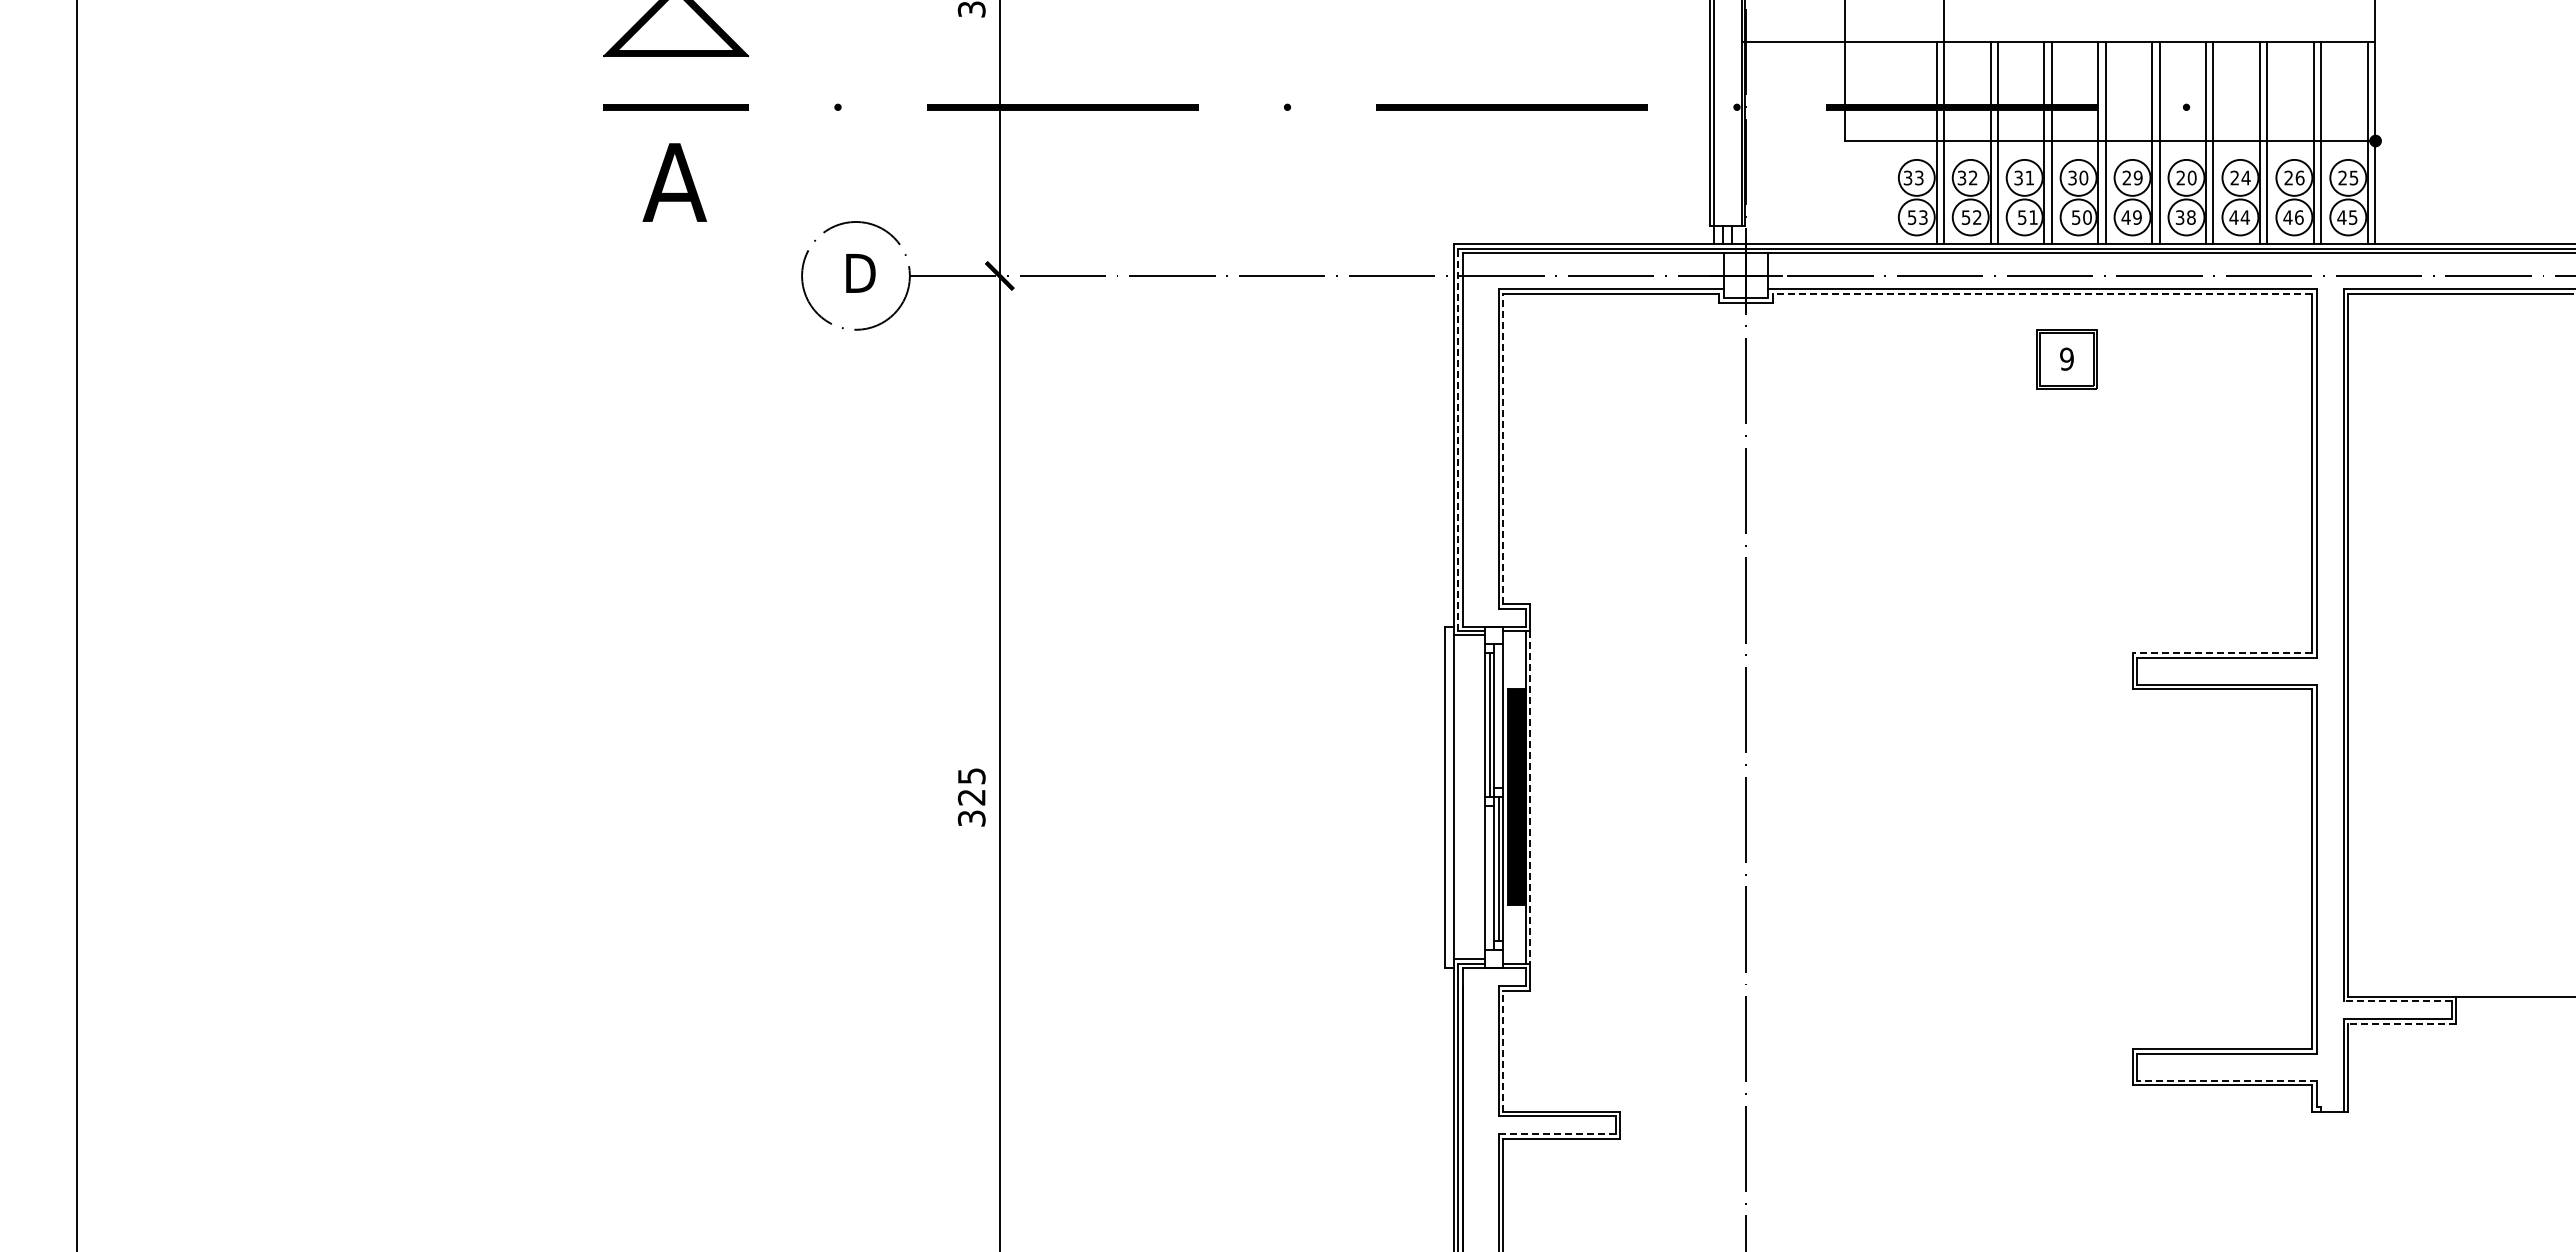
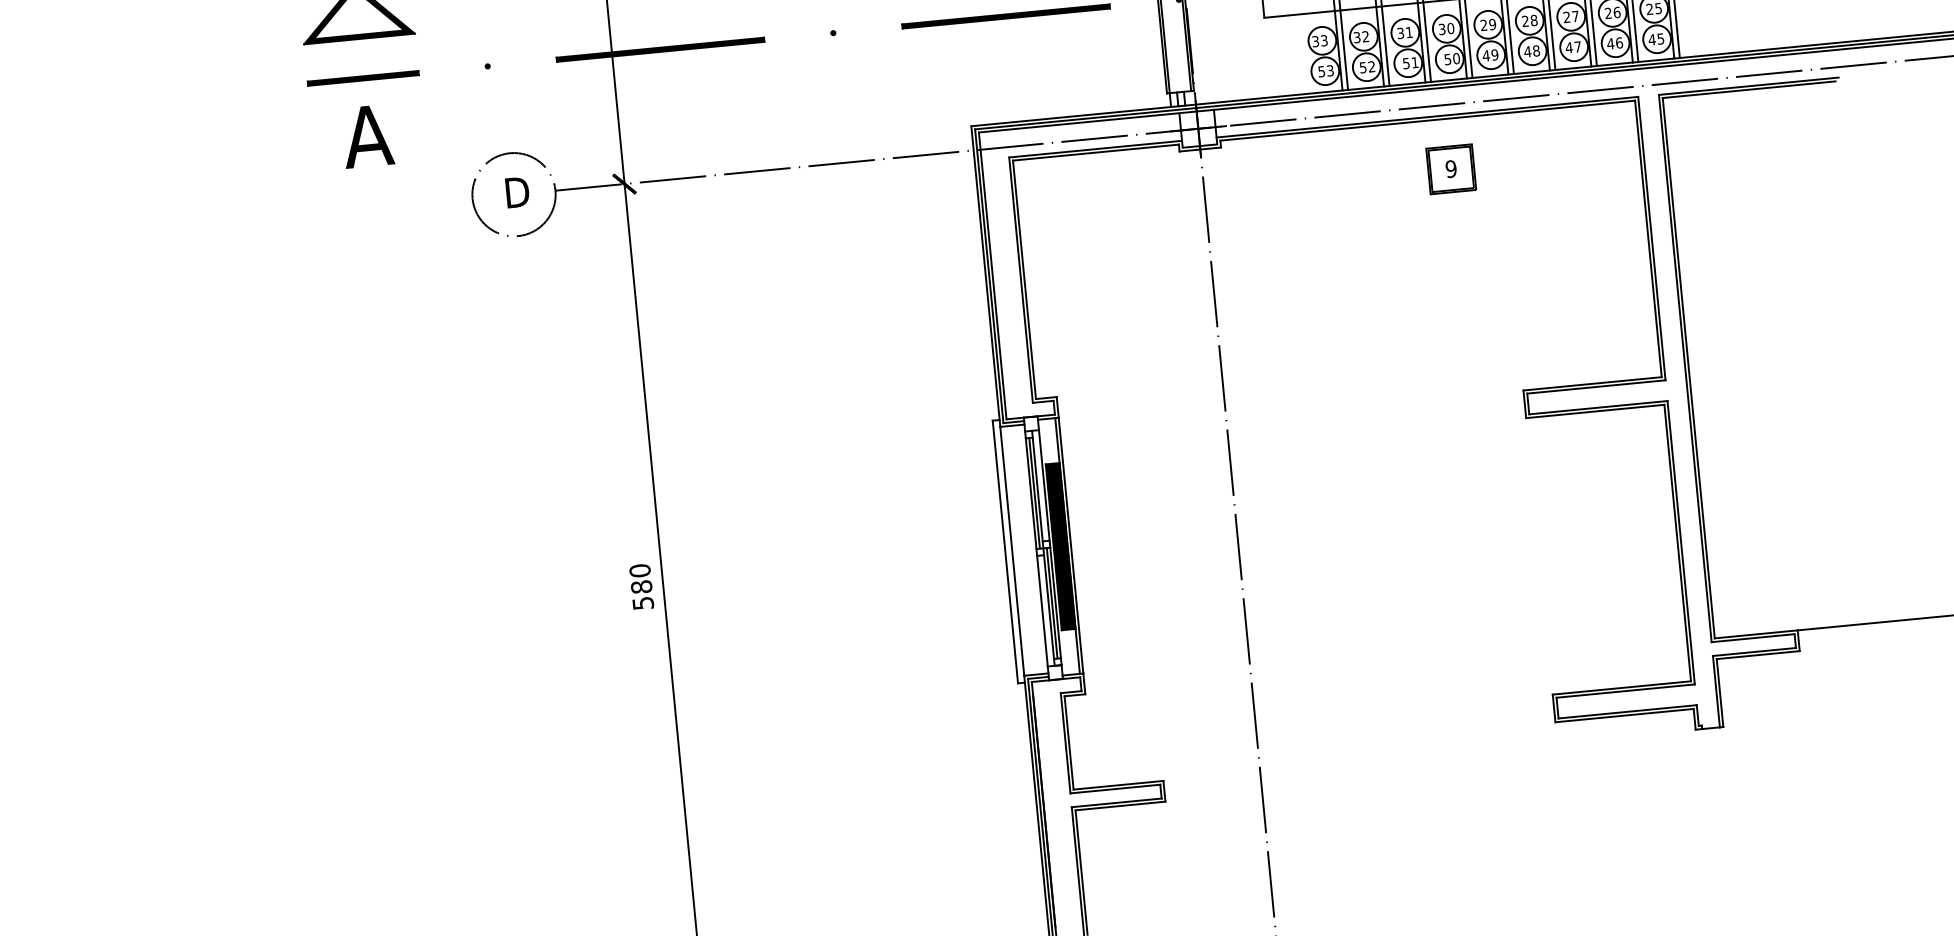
text: (2245, 177) -> (1575, 16), 24 -> 27
text: (2191, 178) -> (1533, 20), 20 -> 28
text: (2179, 217) -> (1527, 51), 38 -> 48
text: (2244, 217) -> (1577, 47), 44 -> 47
line: (2042, 293) -> (1427, 120), dashed -> solid
line: (1458, 439) -> (989, 275), dashed -> solid
line: (1503, 448) -> (1024, 279), dashed -> solid
line: (2222, 653) -> (1592, 383), dashed -> solid
text: (971, 796) -> (641, 586), 325 -> 580
line: (1530, 797) -> (1071, 545), dashed -> solid
line: (2397, 1001) -> (1752, 638), dashed -> solid
line: (2402, 1023) -> (1758, 654), dashed -> solid
line: (1503, 1051) -> (1069, 743), dashed -> solid
line: (2226, 1080) -> (1627, 711), dashed -> solid
line: (1557, 1134) -> (1116, 802), dashed -> solid

